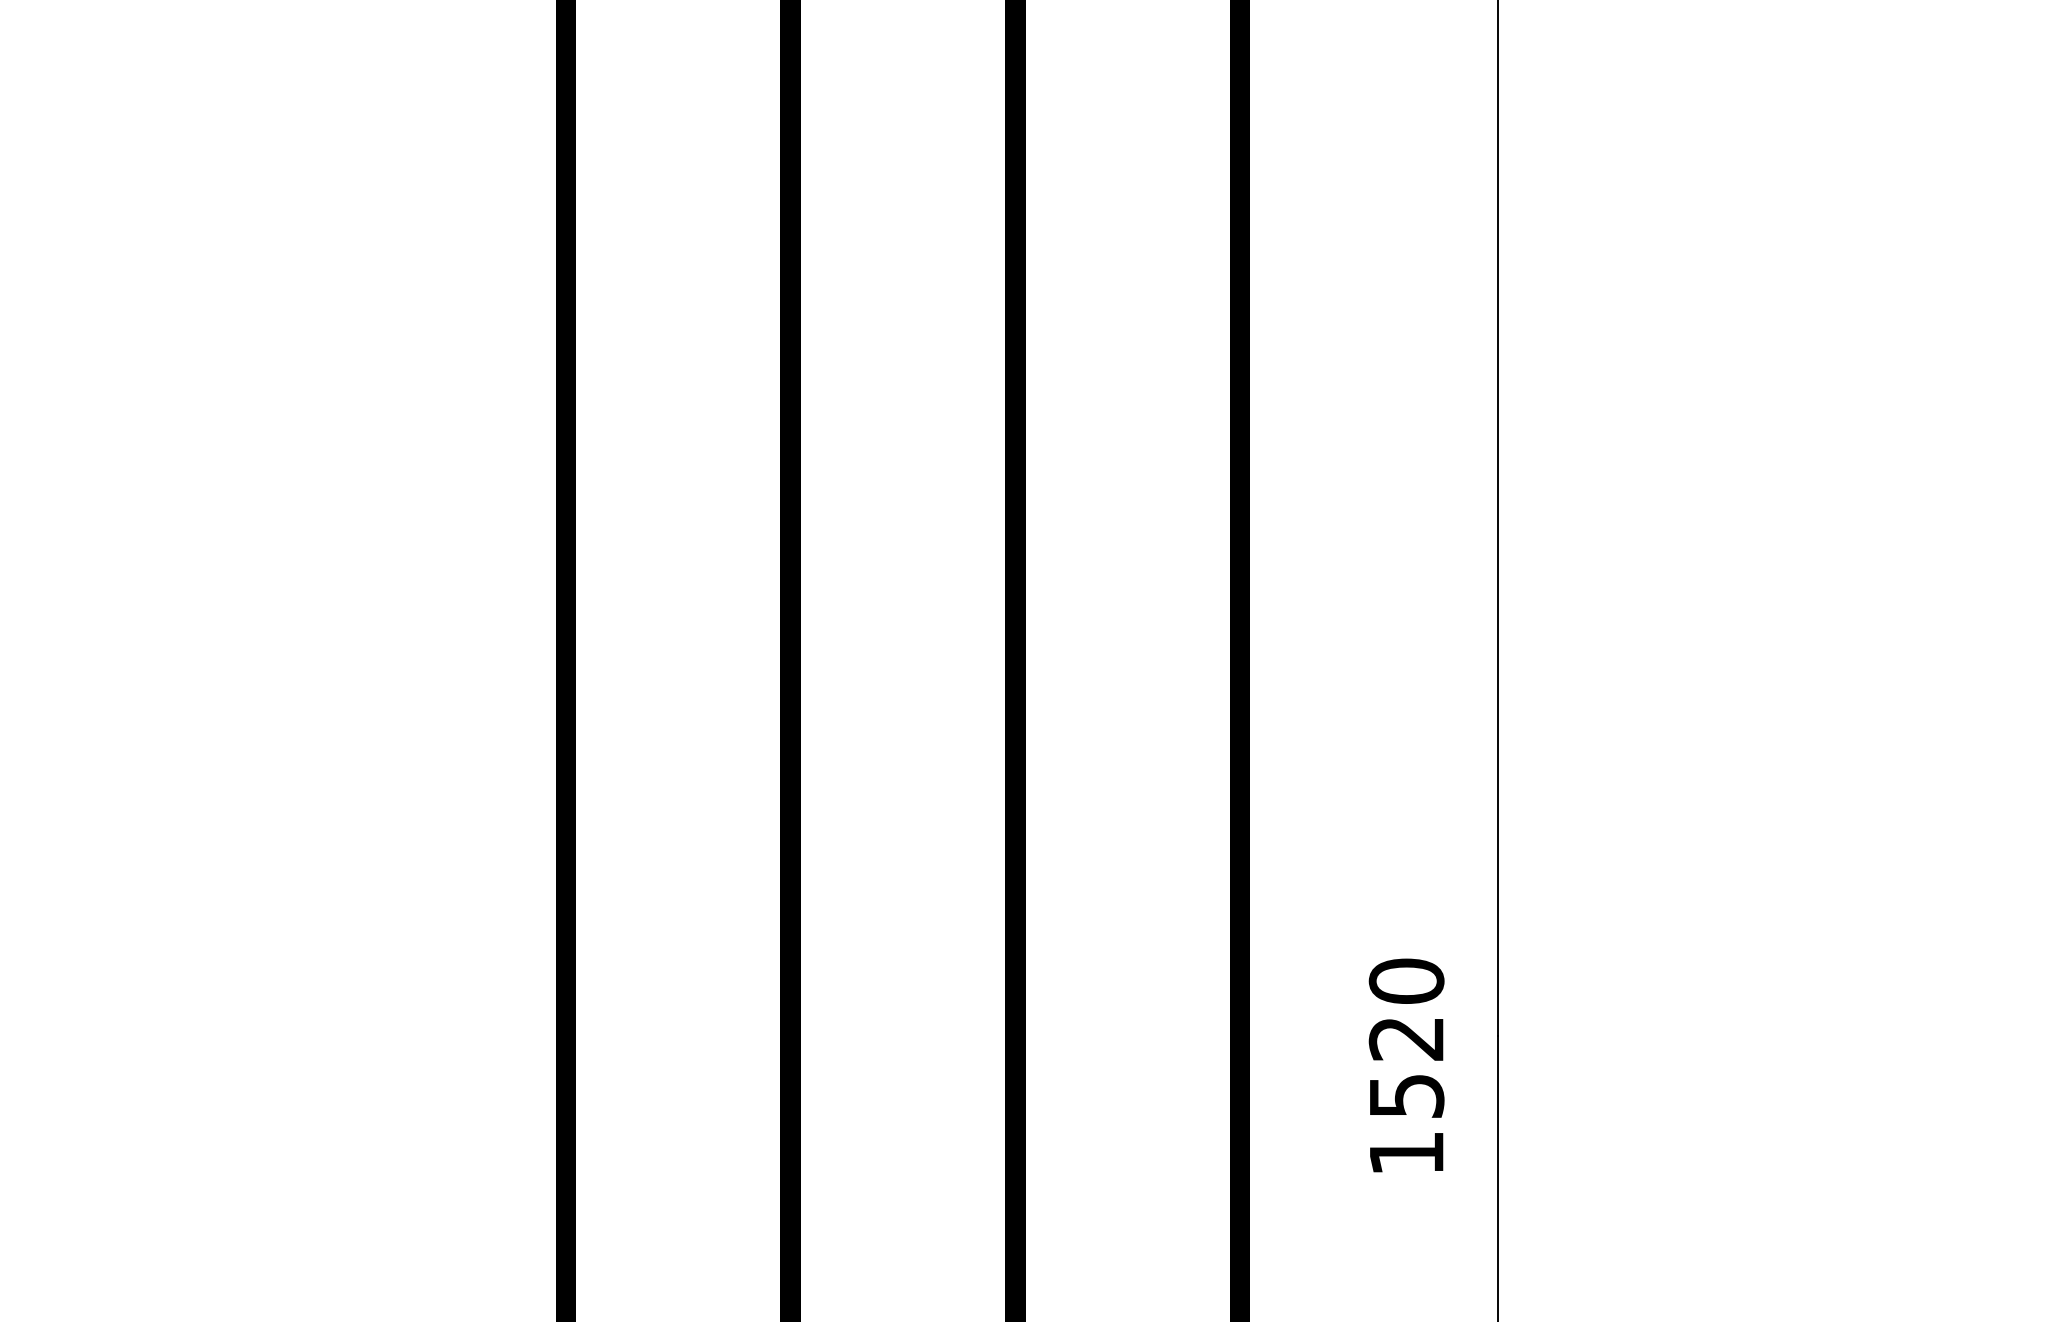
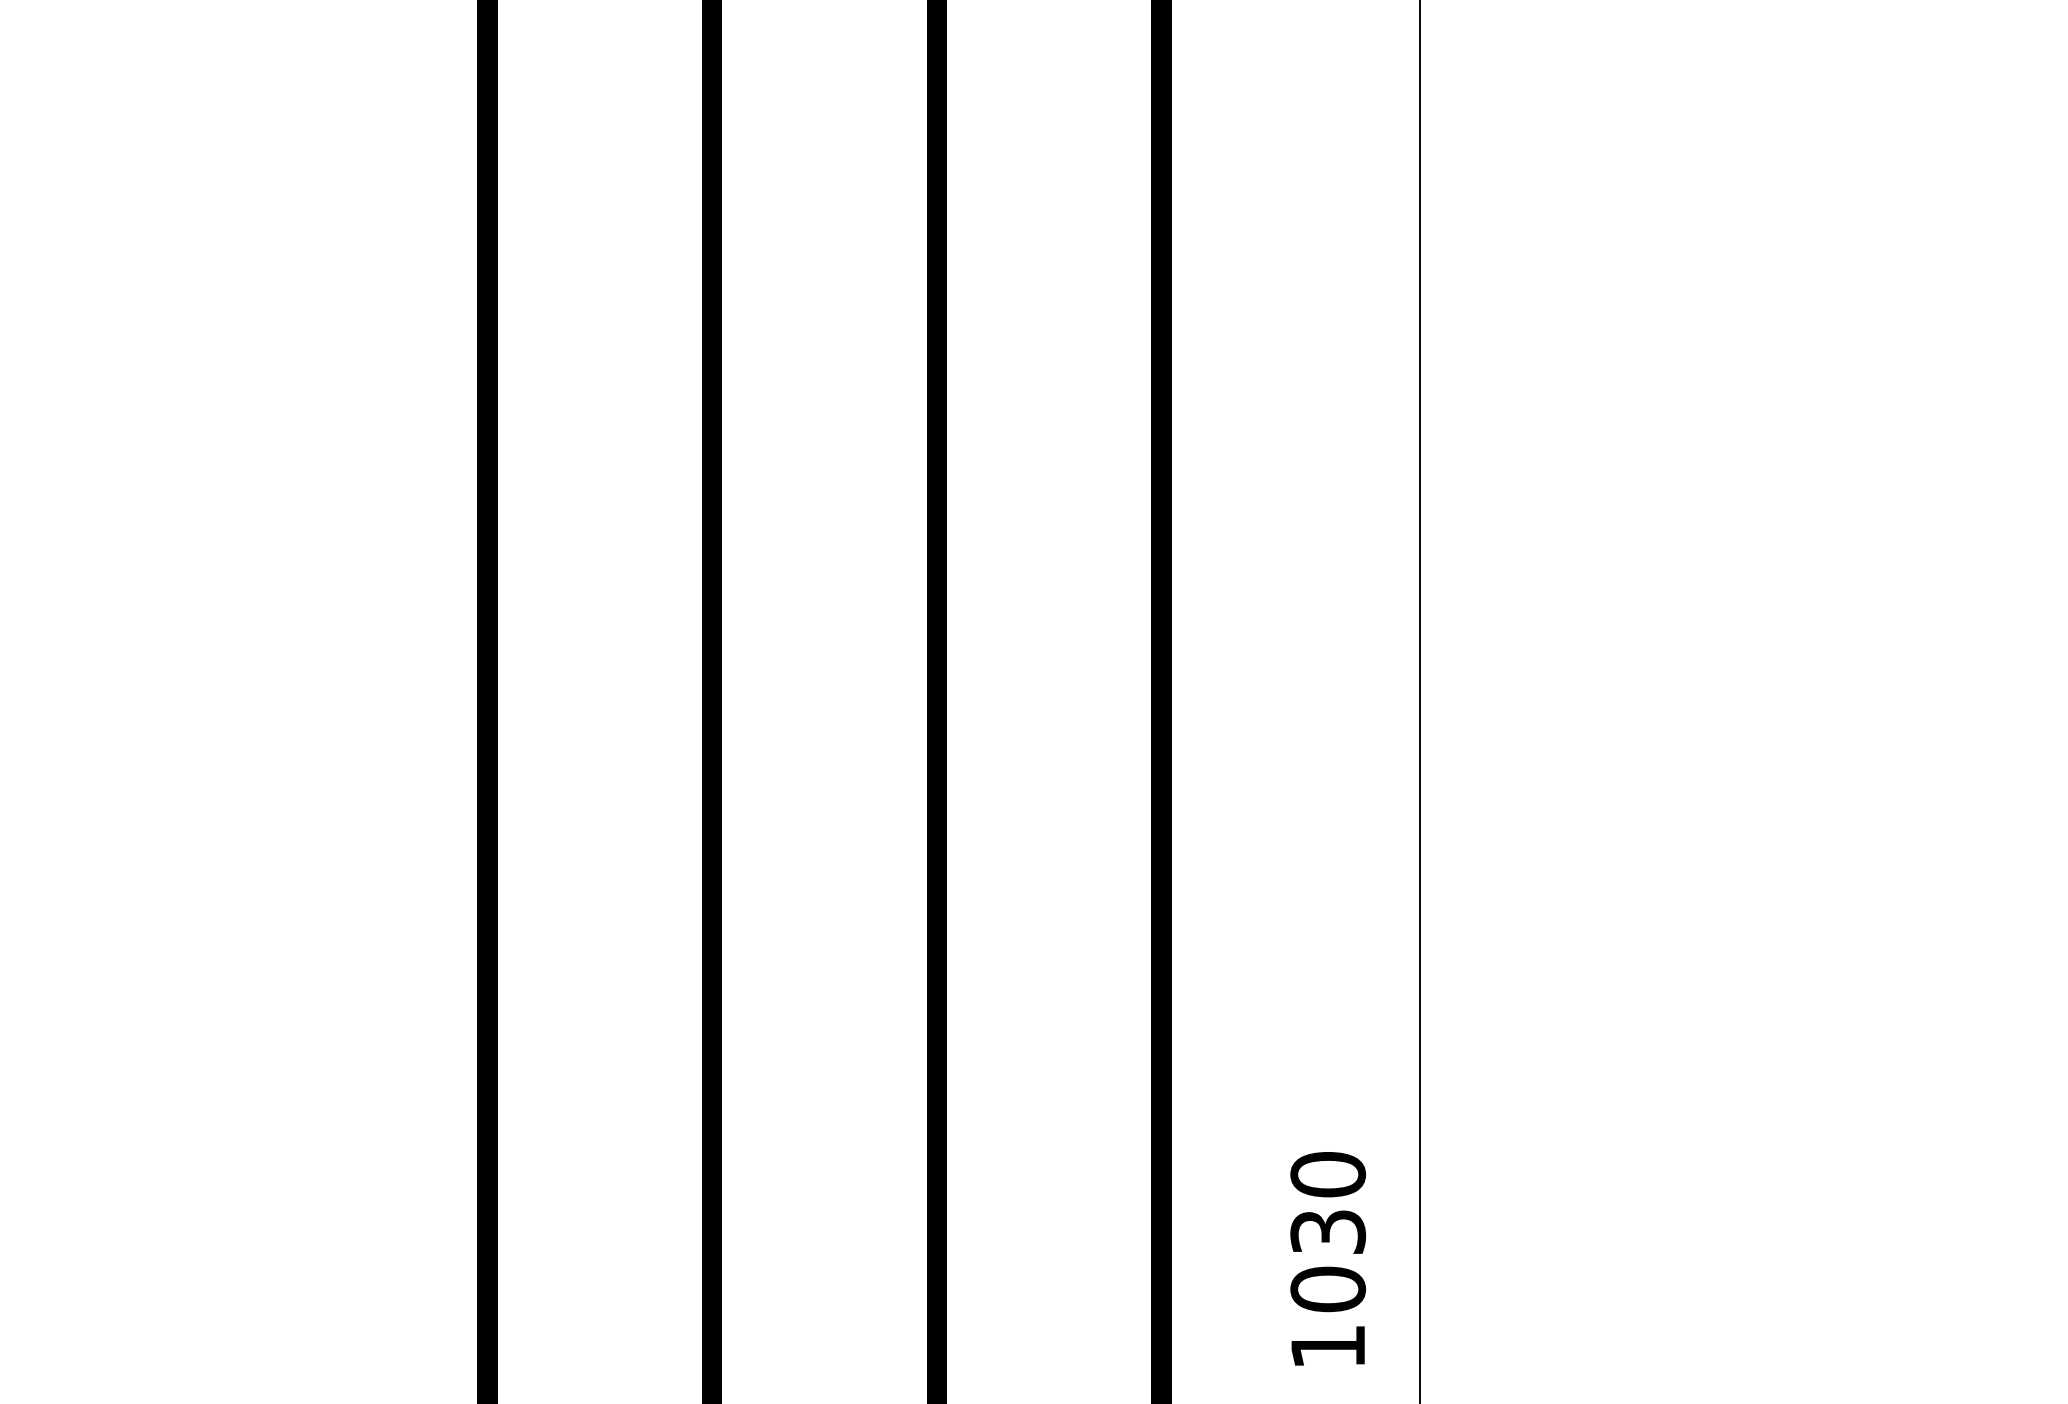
text: (1406, 1068) -> (1328, 1261), 1520 -> 1030

